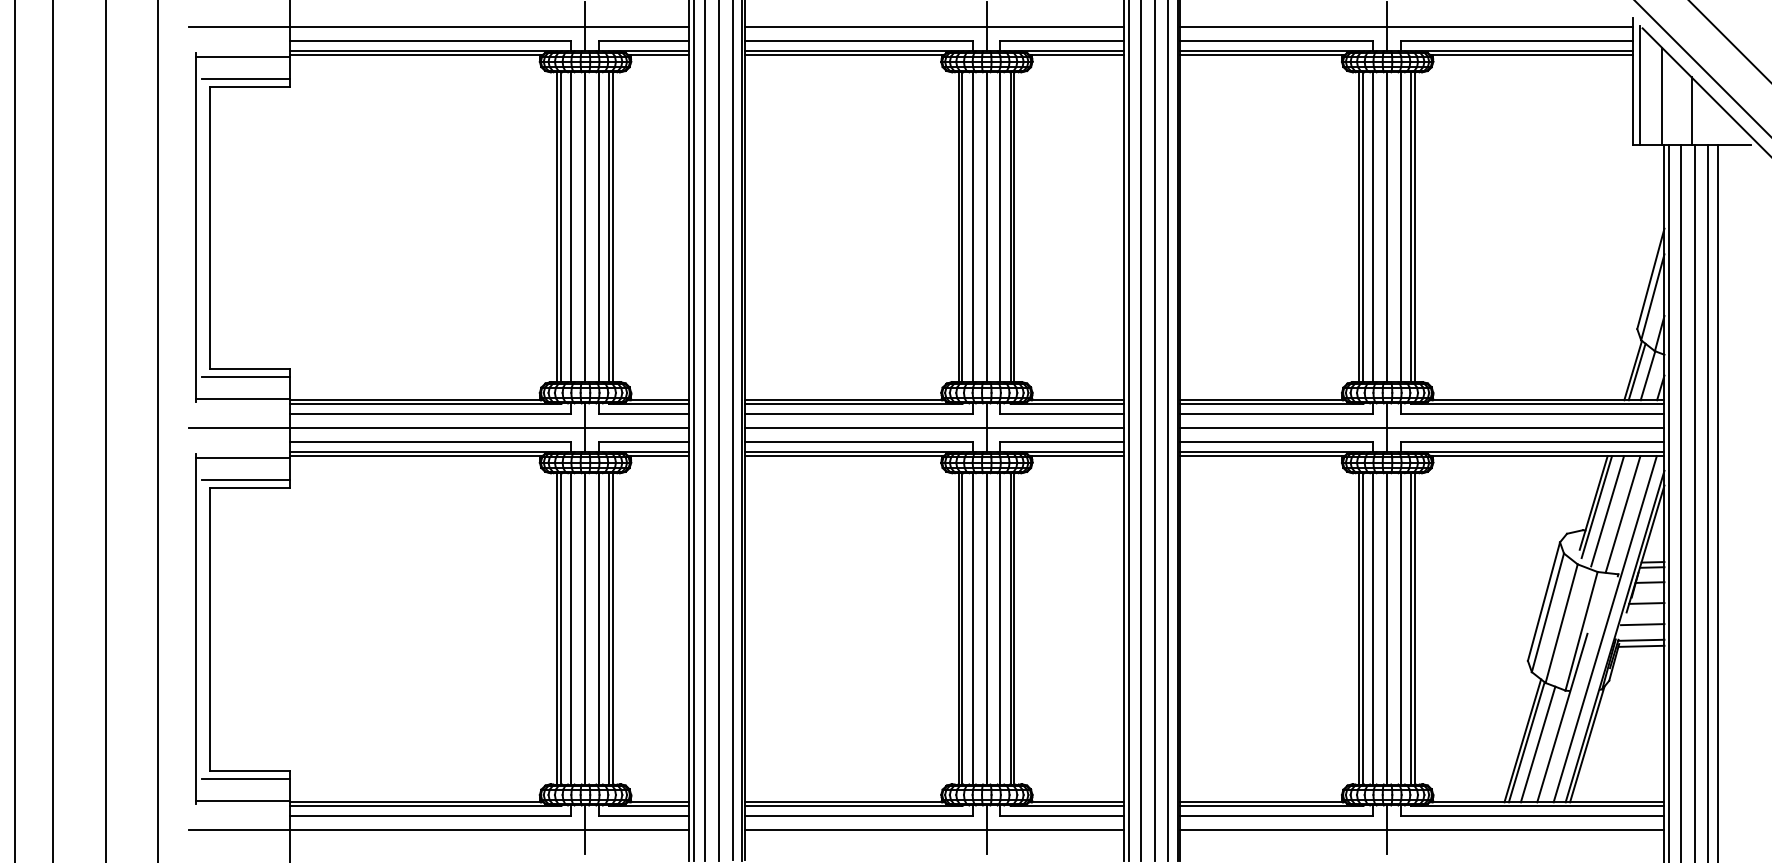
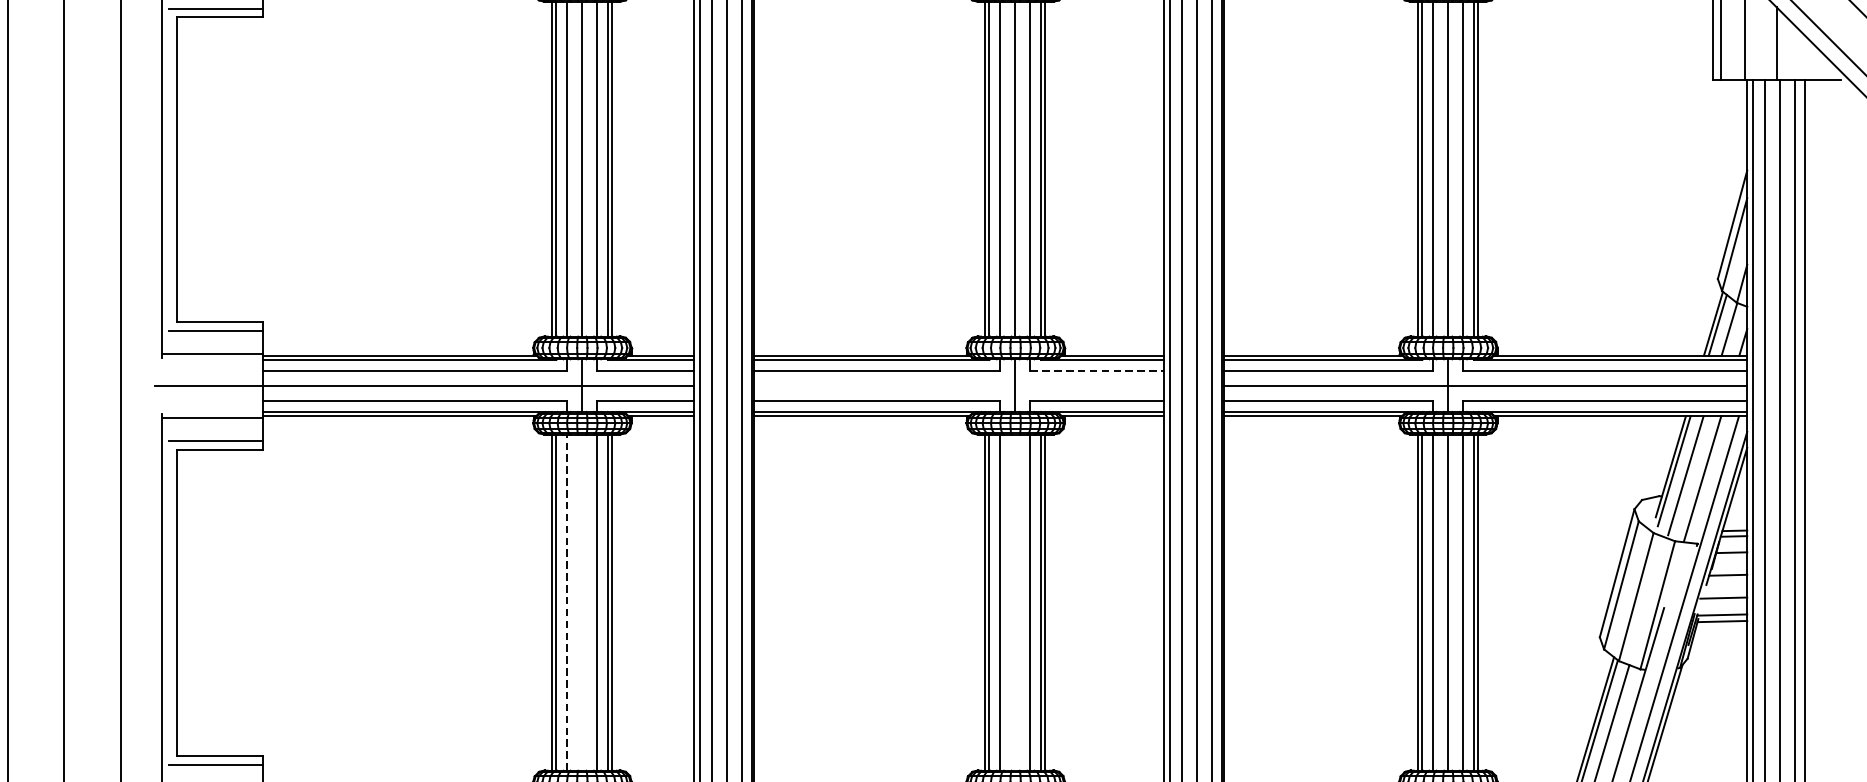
line: (1062, 414) -> (1097, 371), solid -> dashed
line: (934, 428) -> (959, 386), removed
line: (571, 628) -> (567, 602), solid -> dashed
line: (585, 628) -> (582, 602), removed
line: (986, 628) -> (1015, 602), removed

